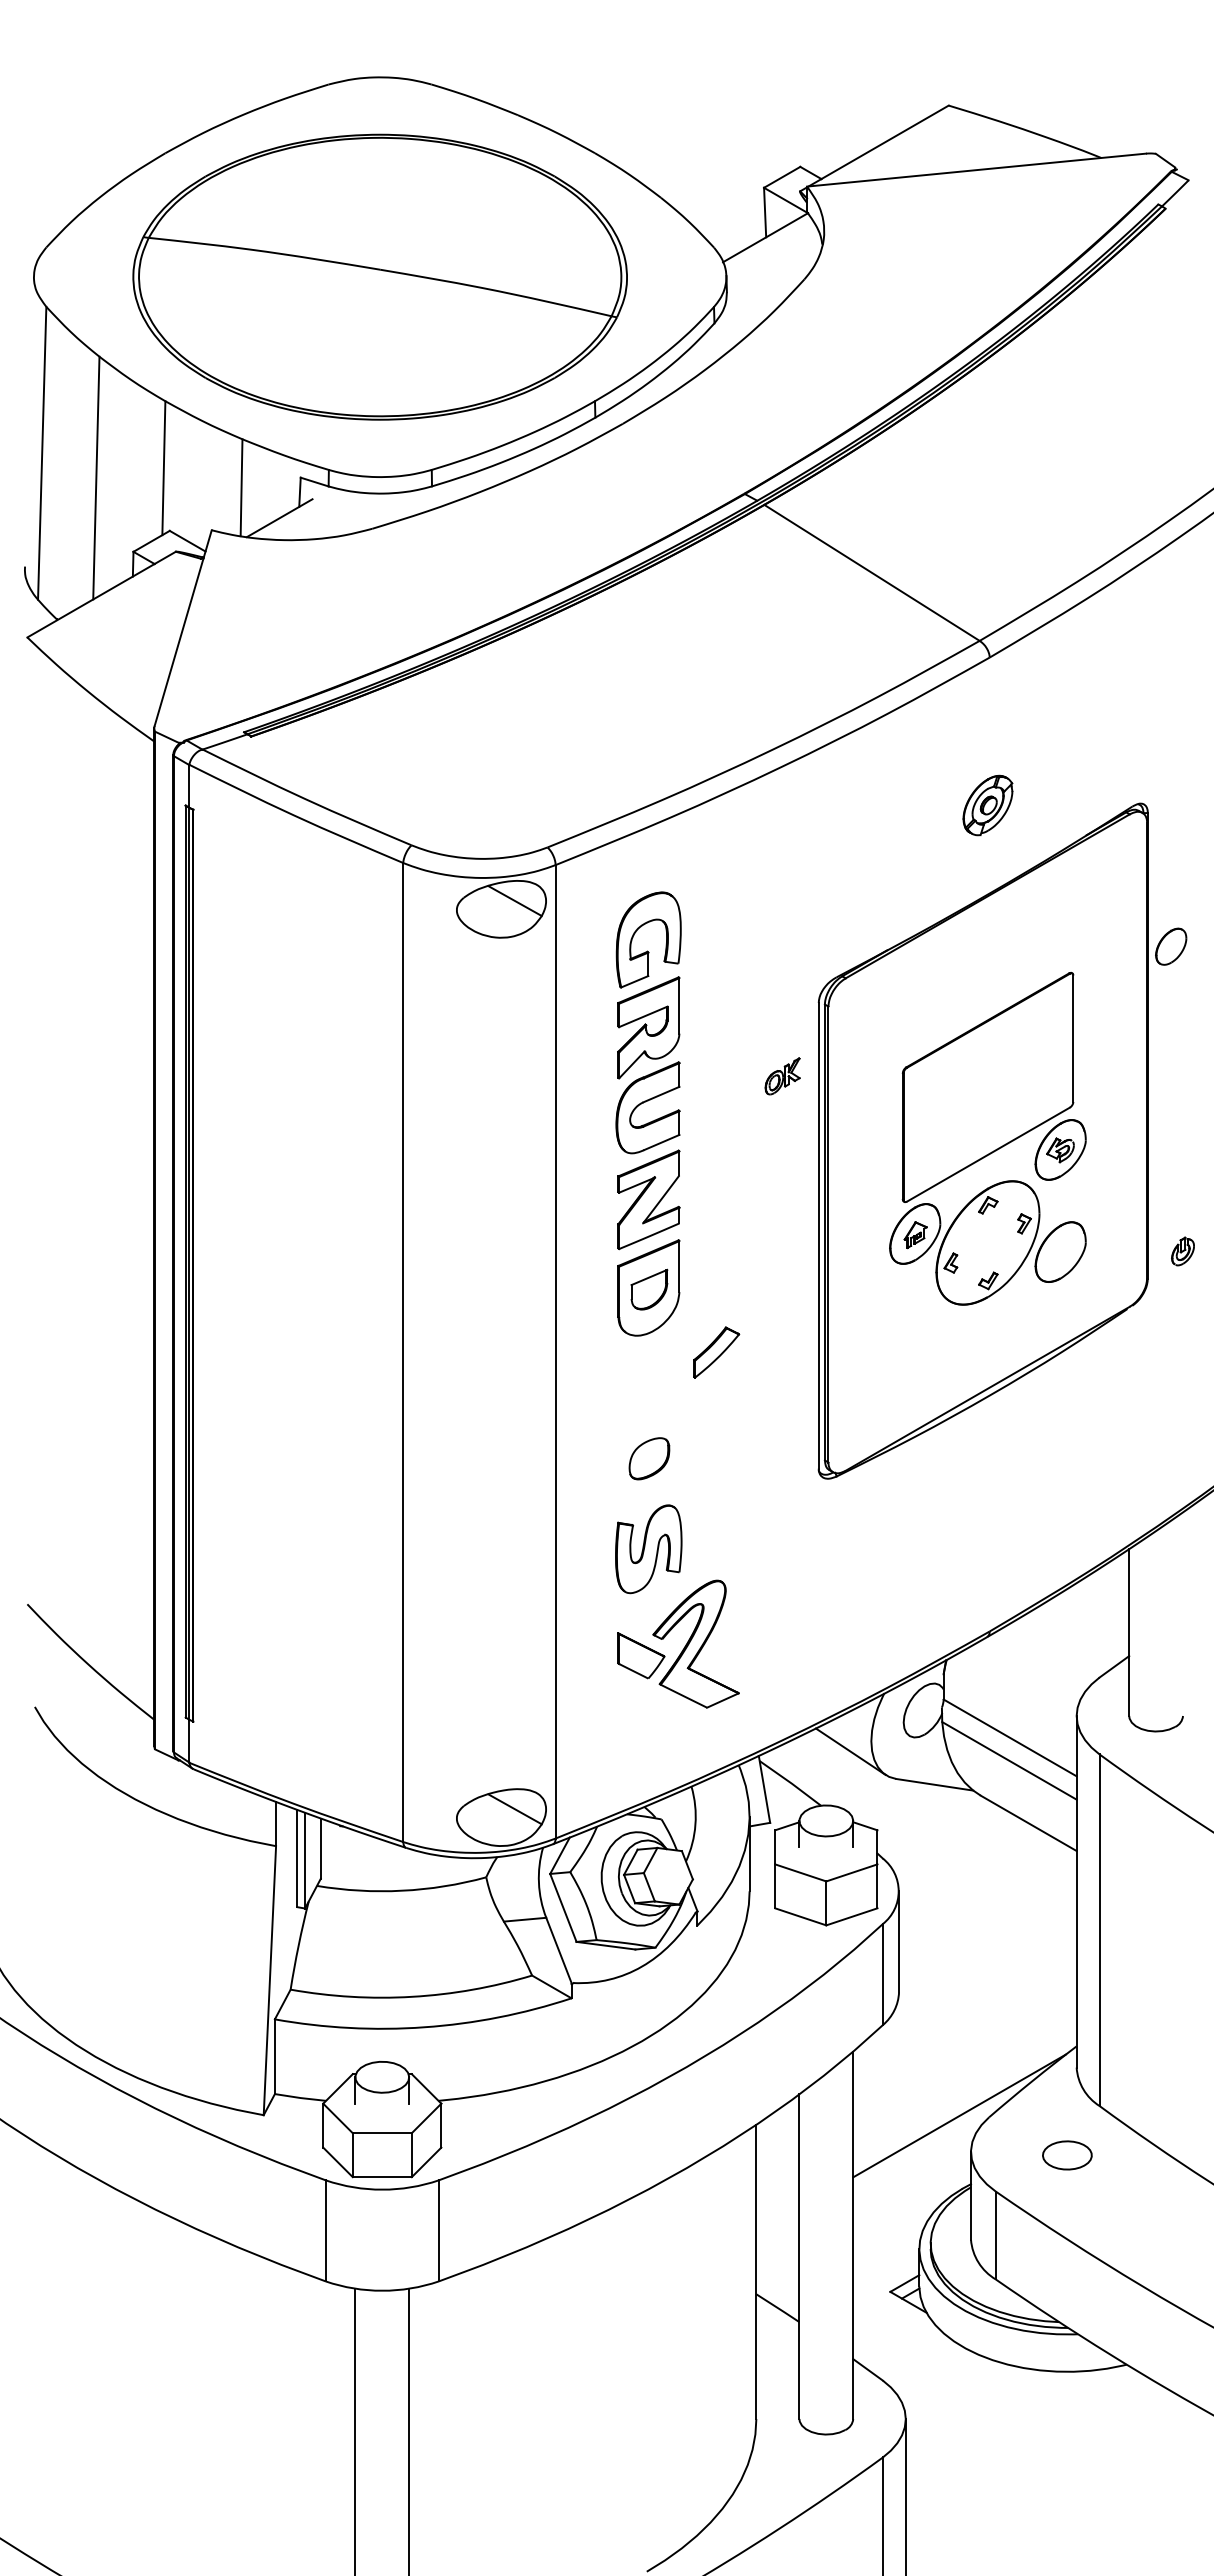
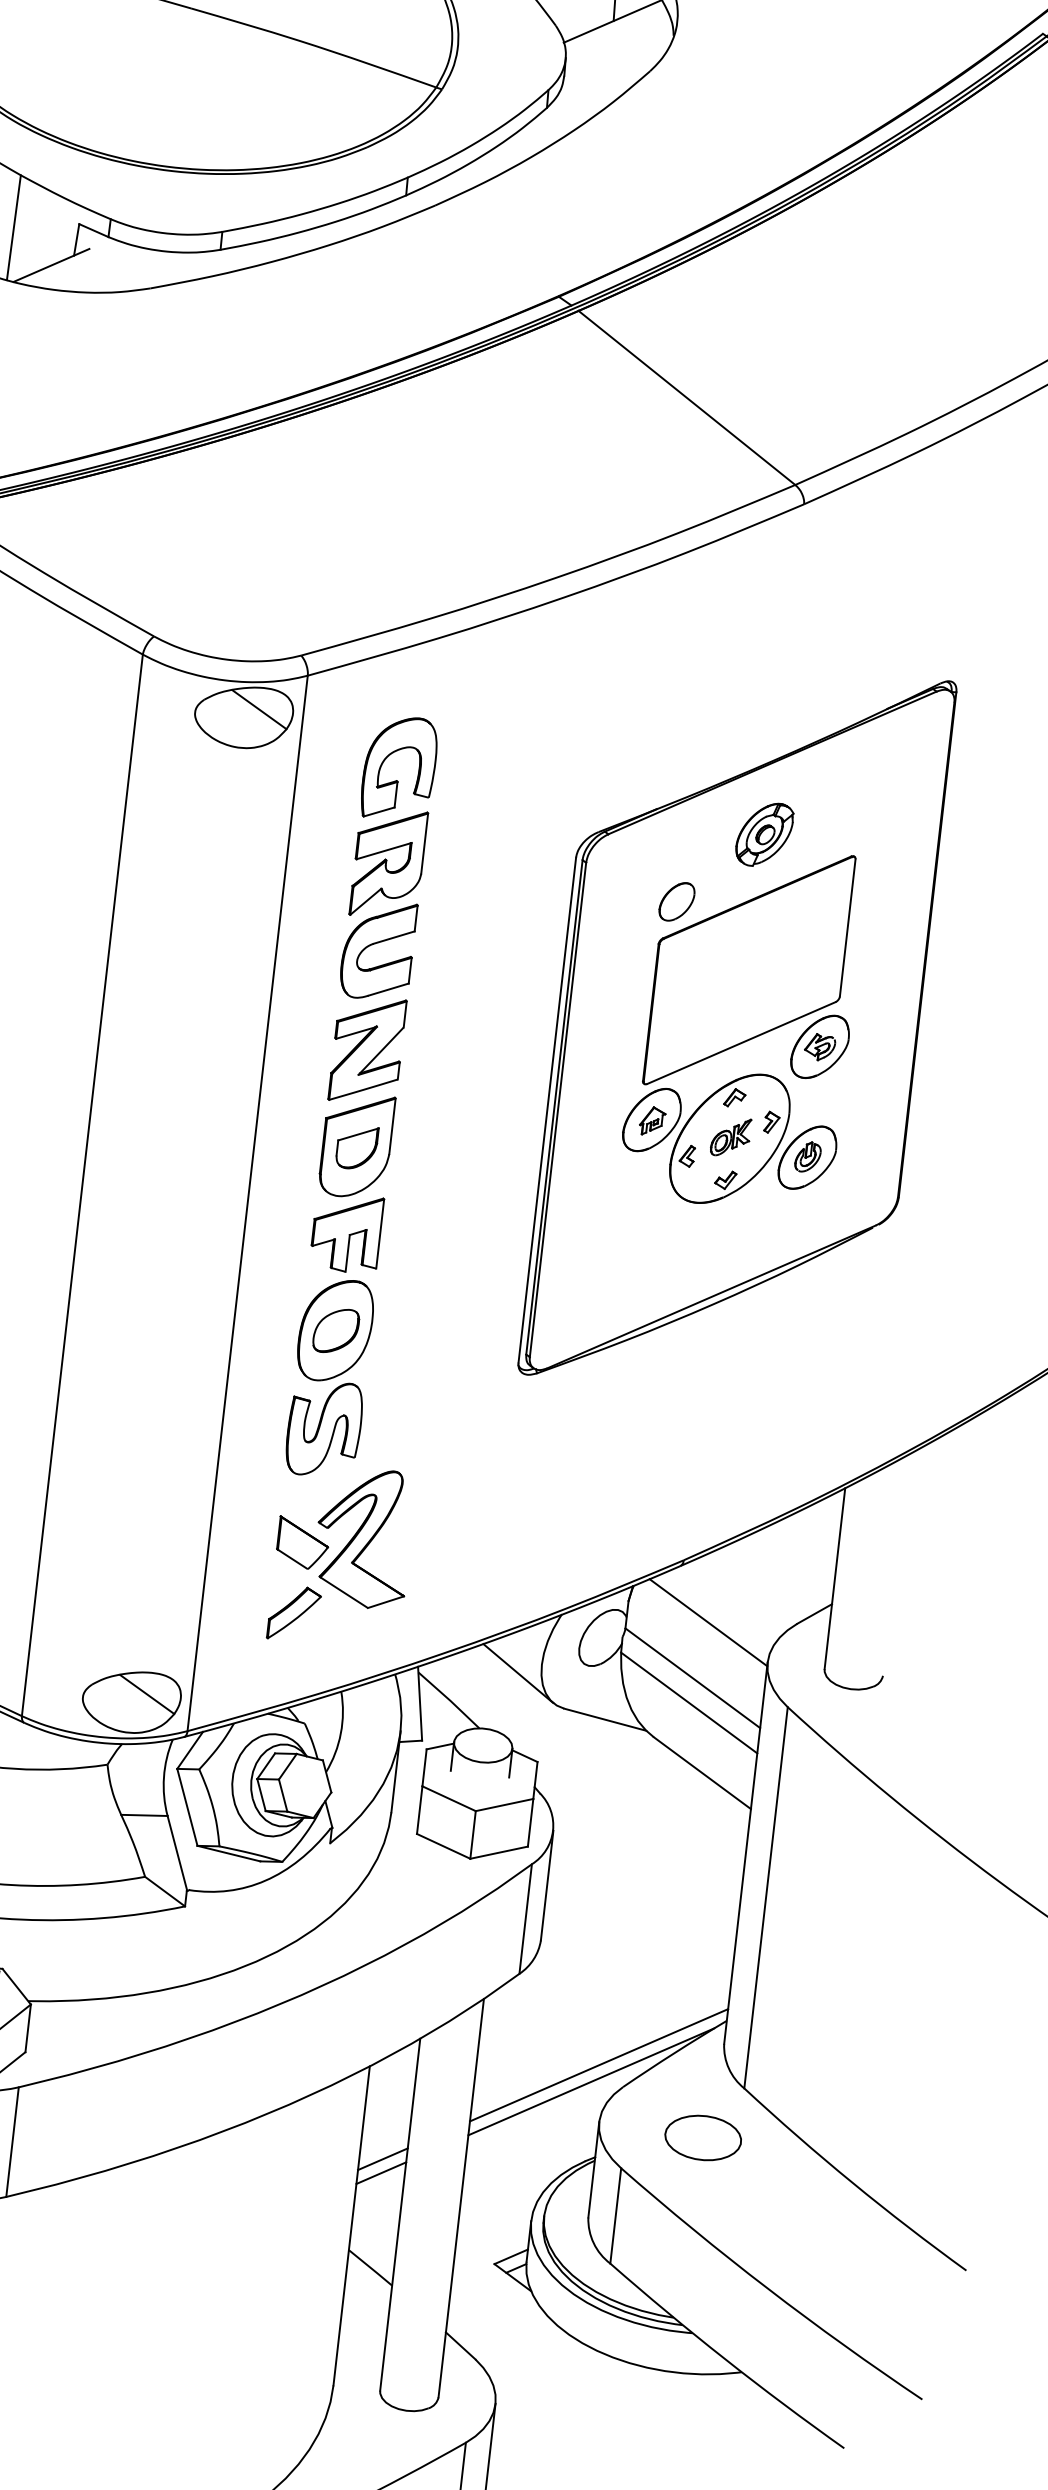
part: (987, 805) -> (764, 834), moved
part: (1171, 946) -> (677, 901), moved
part: (782, 1076) -> (730, 1137), moved
part: (1182, 1251) -> (807, 1157), moved
part: (716, 1352) -> (294, 1613), moved
part: (648, 1419) -> (340, 1288), added
line: (1018, 1685) -> (708, 1622), added
line: (964, 2099) -> (598, 2064), added
part: (1067, 2155) -> (703, 2138), size x1.43
line: (777, 2207) -> (382, 2158), added
line: (777, 2220) -> (380, 2172), added

